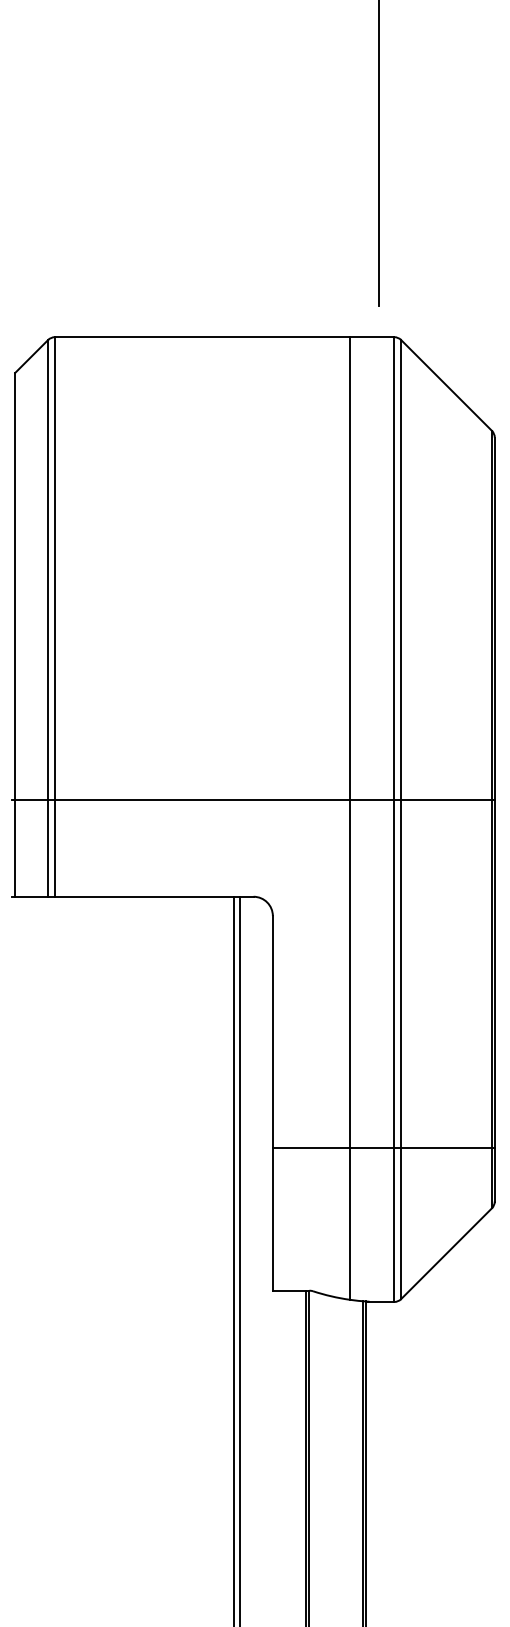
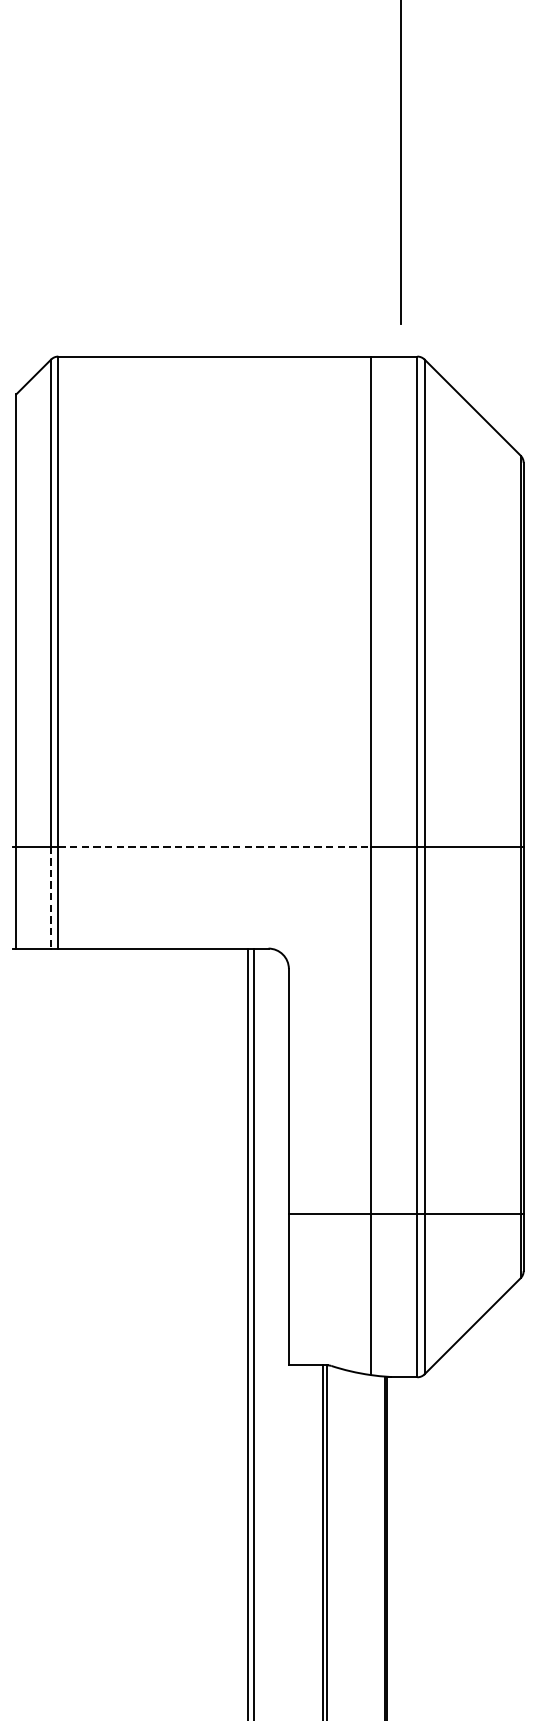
line: (202, 800) -> (214, 846), solid -> dashed
line: (48, 849) -> (51, 898), solid -> dashed

